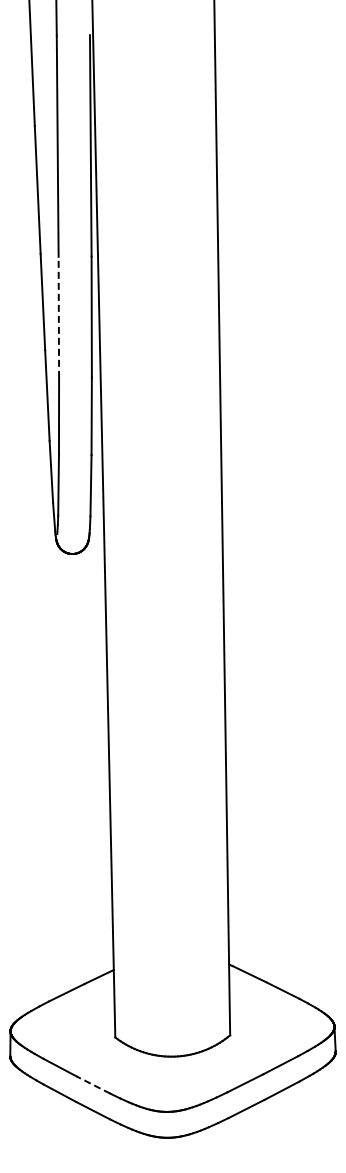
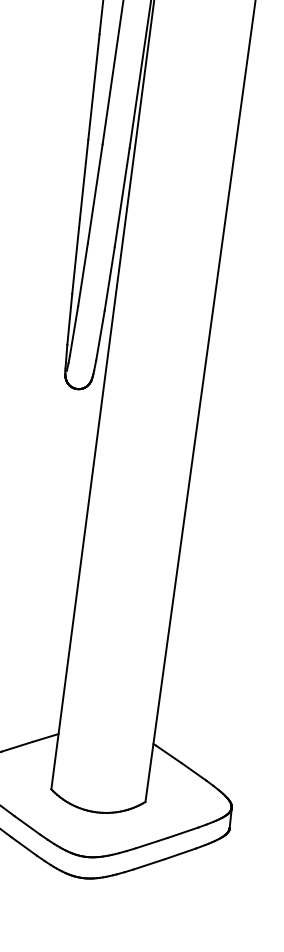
line: (58, 317) -> (94, 193), dashed -> solid
line: (92, 1084) -> (26, 824), dashed -> solid

